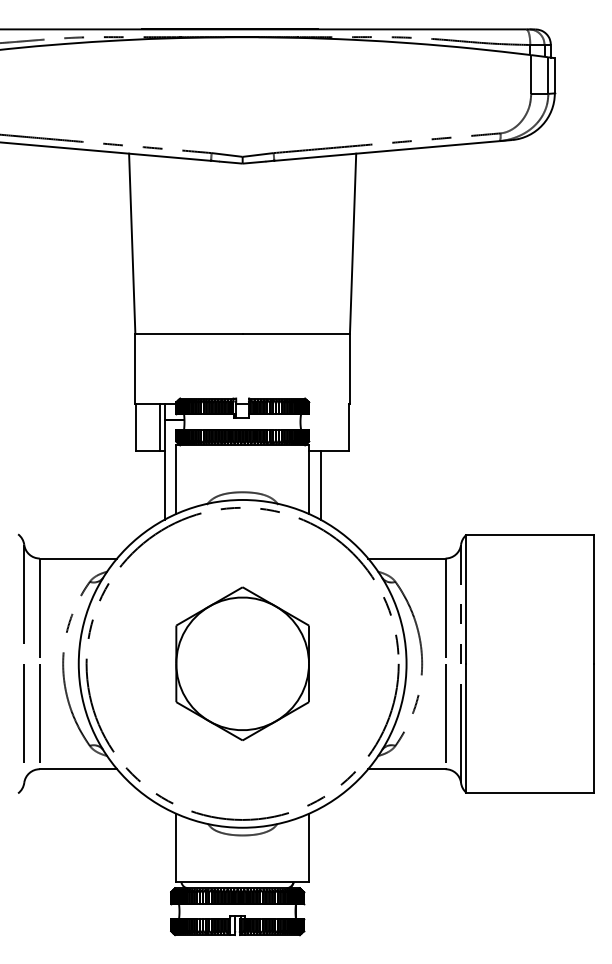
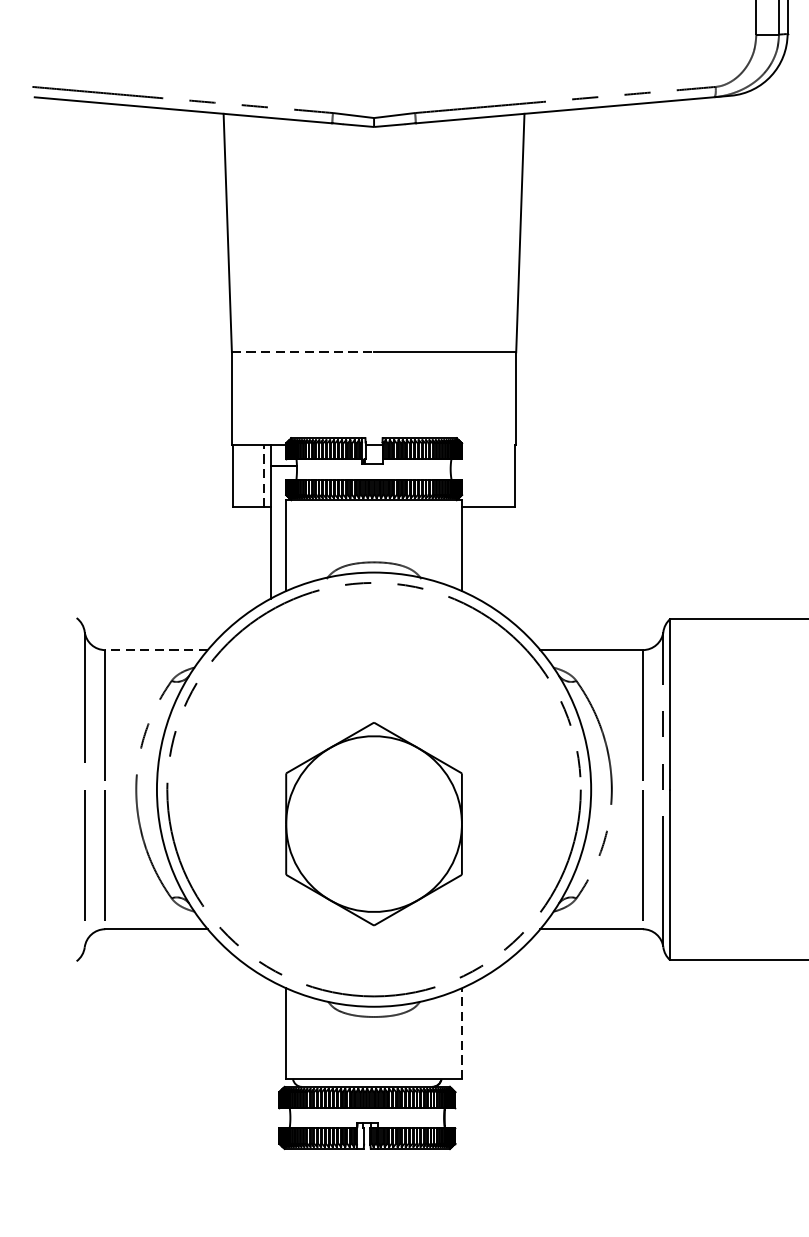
line: (189, 333) -> (303, 352), solid -> dashed
line: (159, 426) -> (263, 475), solid -> dashed
line: (320, 484) -> (477, 552), removed
line: (78, 558) -> (156, 650), solid -> dashed
part: (242, 663) -> (373, 823), moved
line: (309, 847) -> (462, 1032), solid -> dashed

